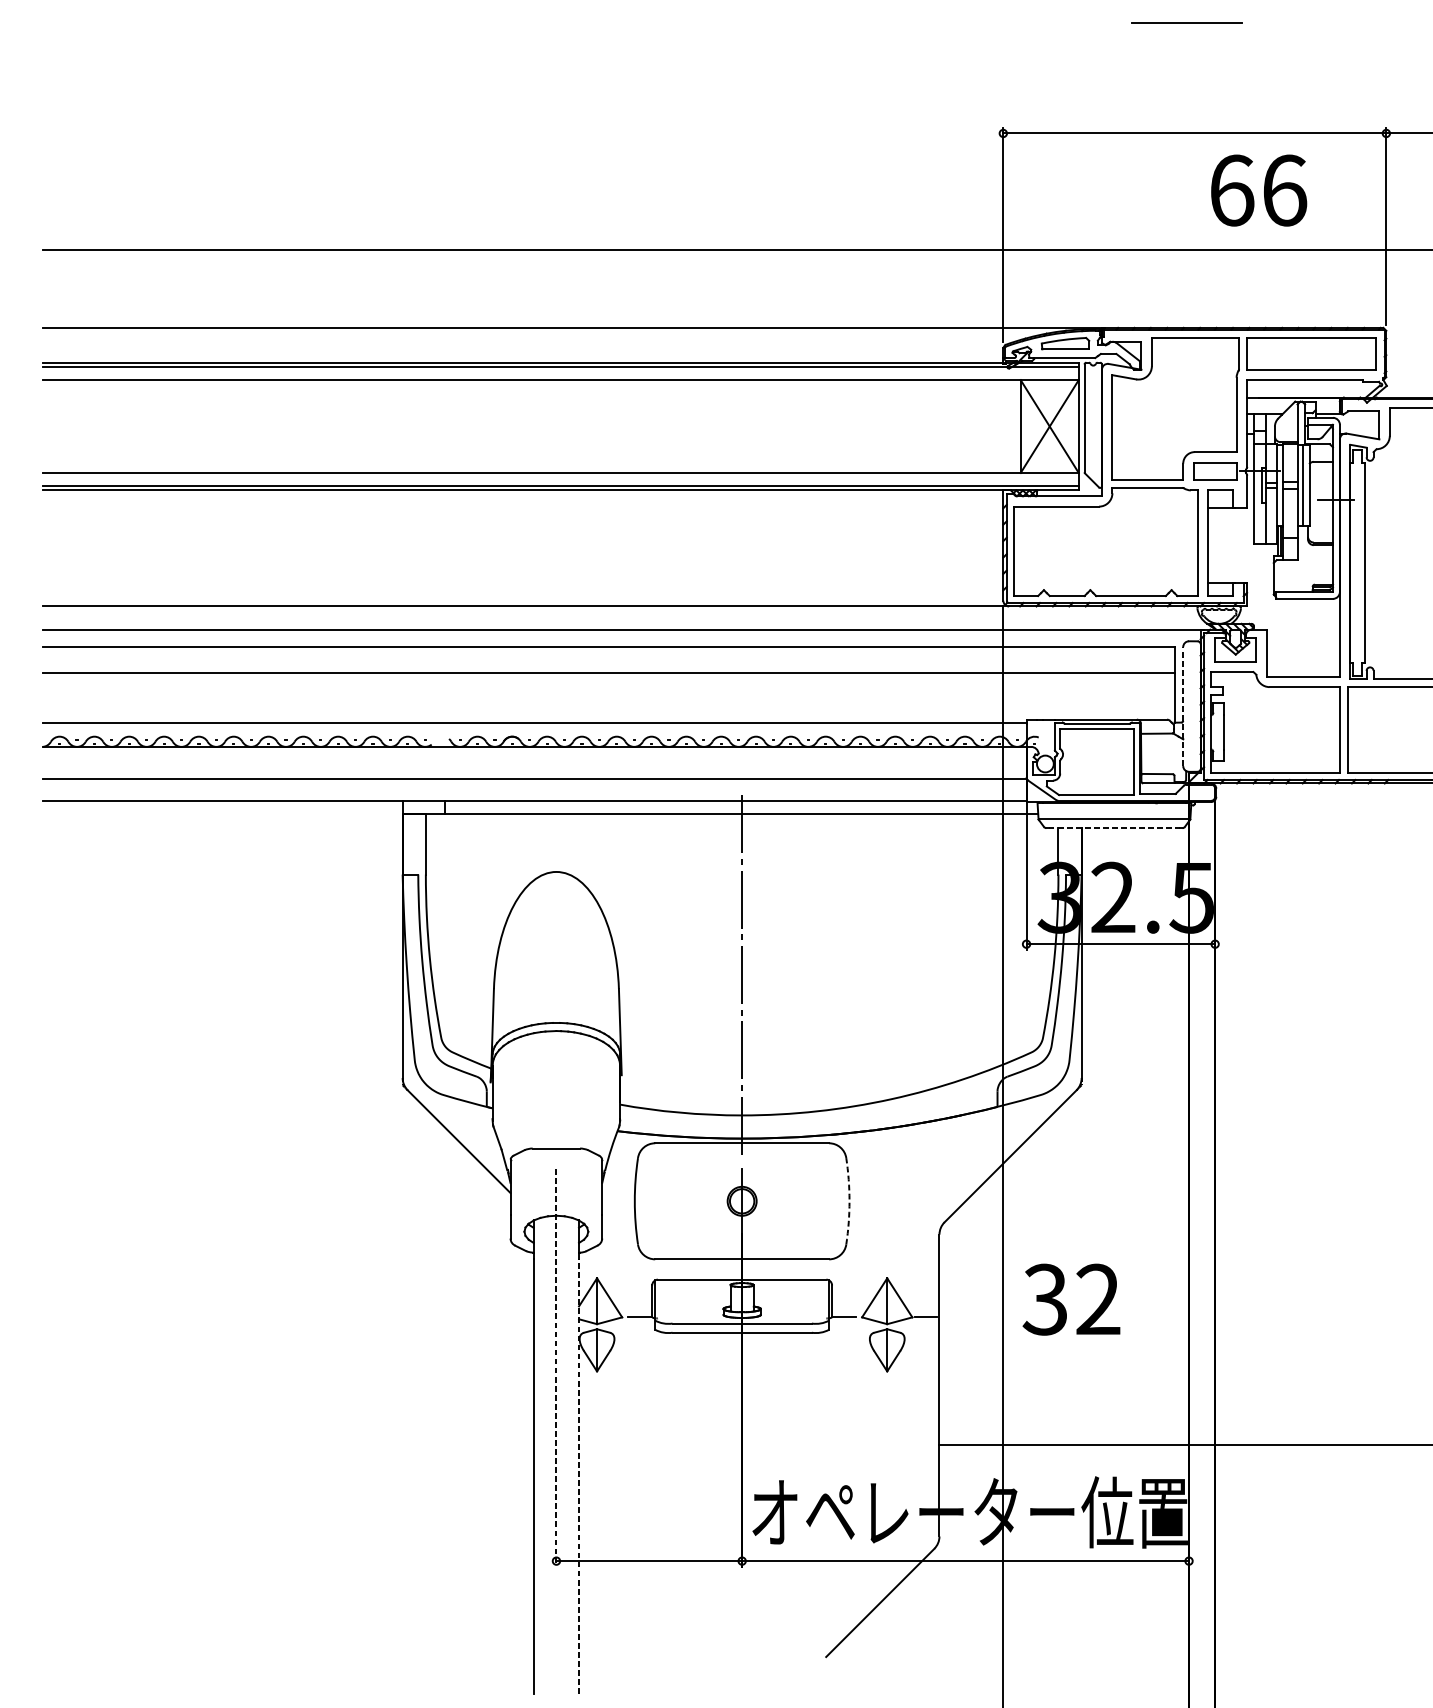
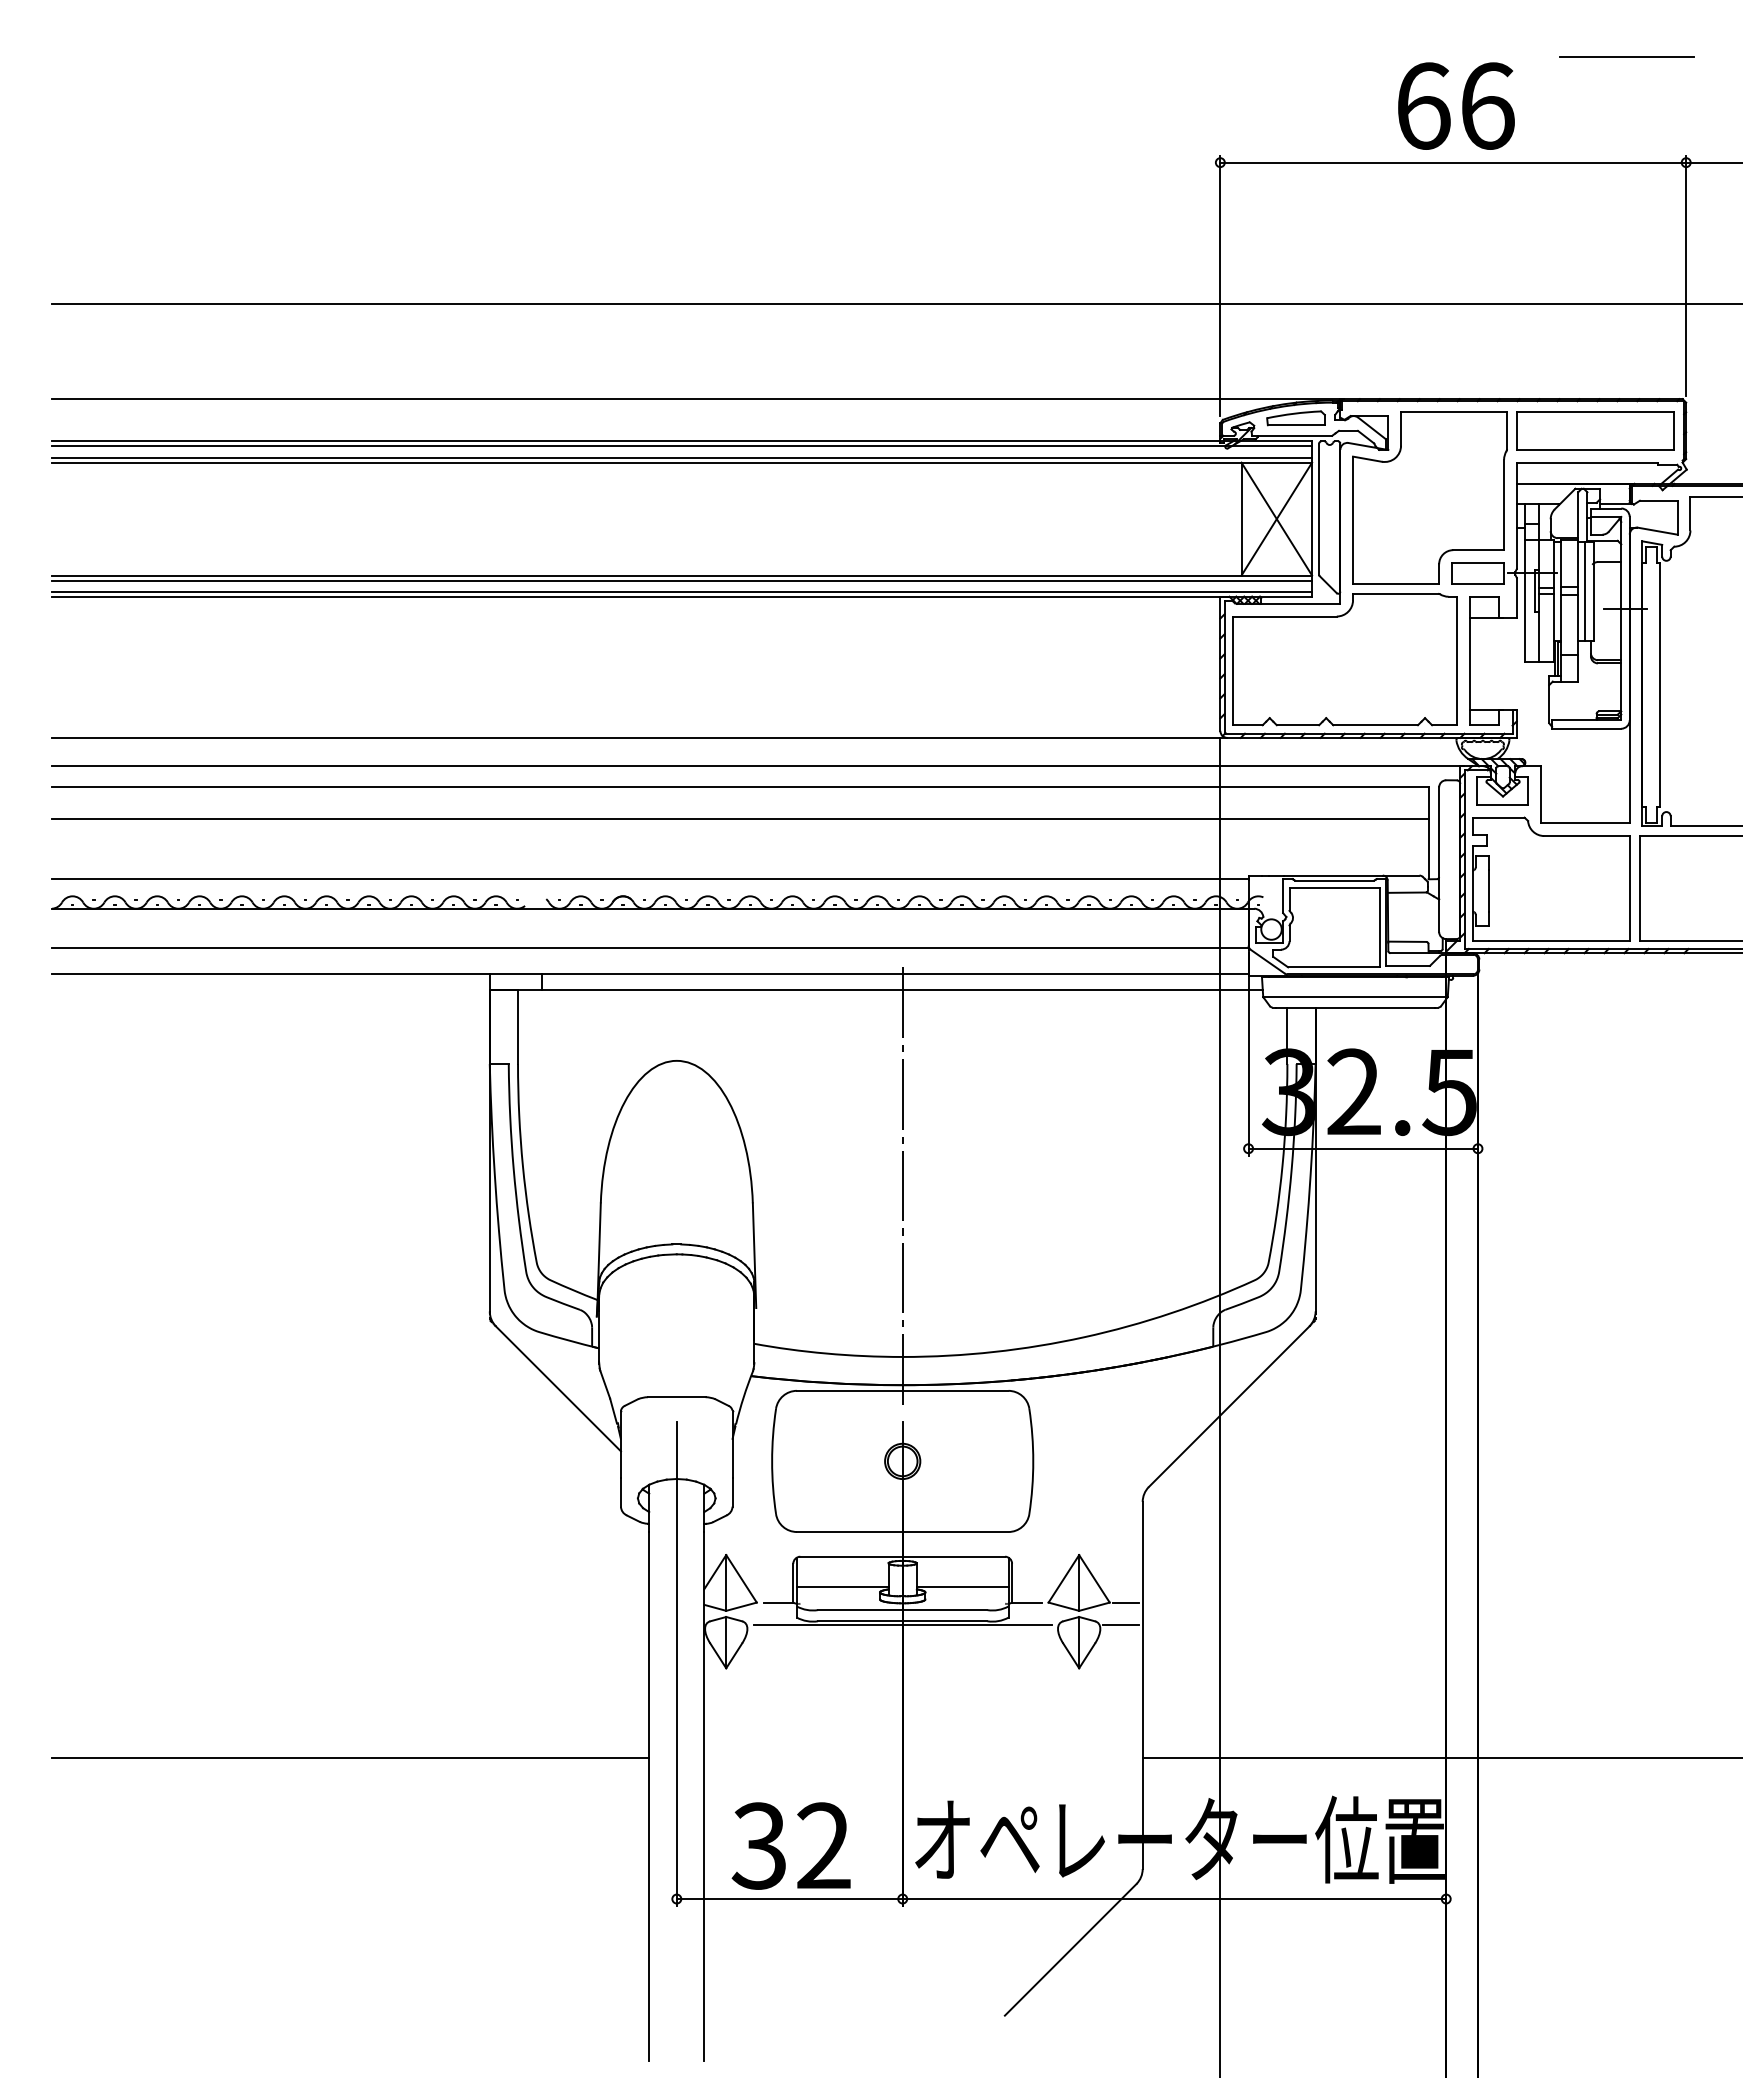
line: (1186, 22) -> (1626, 56), moved
text: (1259, 190) -> (1456, 105), moved
line: (561, 375) -> (682, 457), added
line: (561, 477) -> (682, 580), added
line: (1183, 706) -> (1439, 859), dashed -> solid
line: (1114, 828) -> (1355, 1007), dashed -> solid
arc: (849, 1201) -> (1033, 1461), dashed -> solid
text: (1070, 1299) -> (790, 1845), moved
line: (692, 1304) -> (842, 1586), added
line: (791, 1304) -> (962, 1586), added
line: (741, 1335) -> (902, 1624), added
line: (922, 1335) -> (1121, 1624), added
line: (556, 1368) -> (676, 1664), dashed -> solid
line: (288, 1444) -> (350, 1757), added
line: (579, 1475) -> (704, 1795), dashed -> solid

